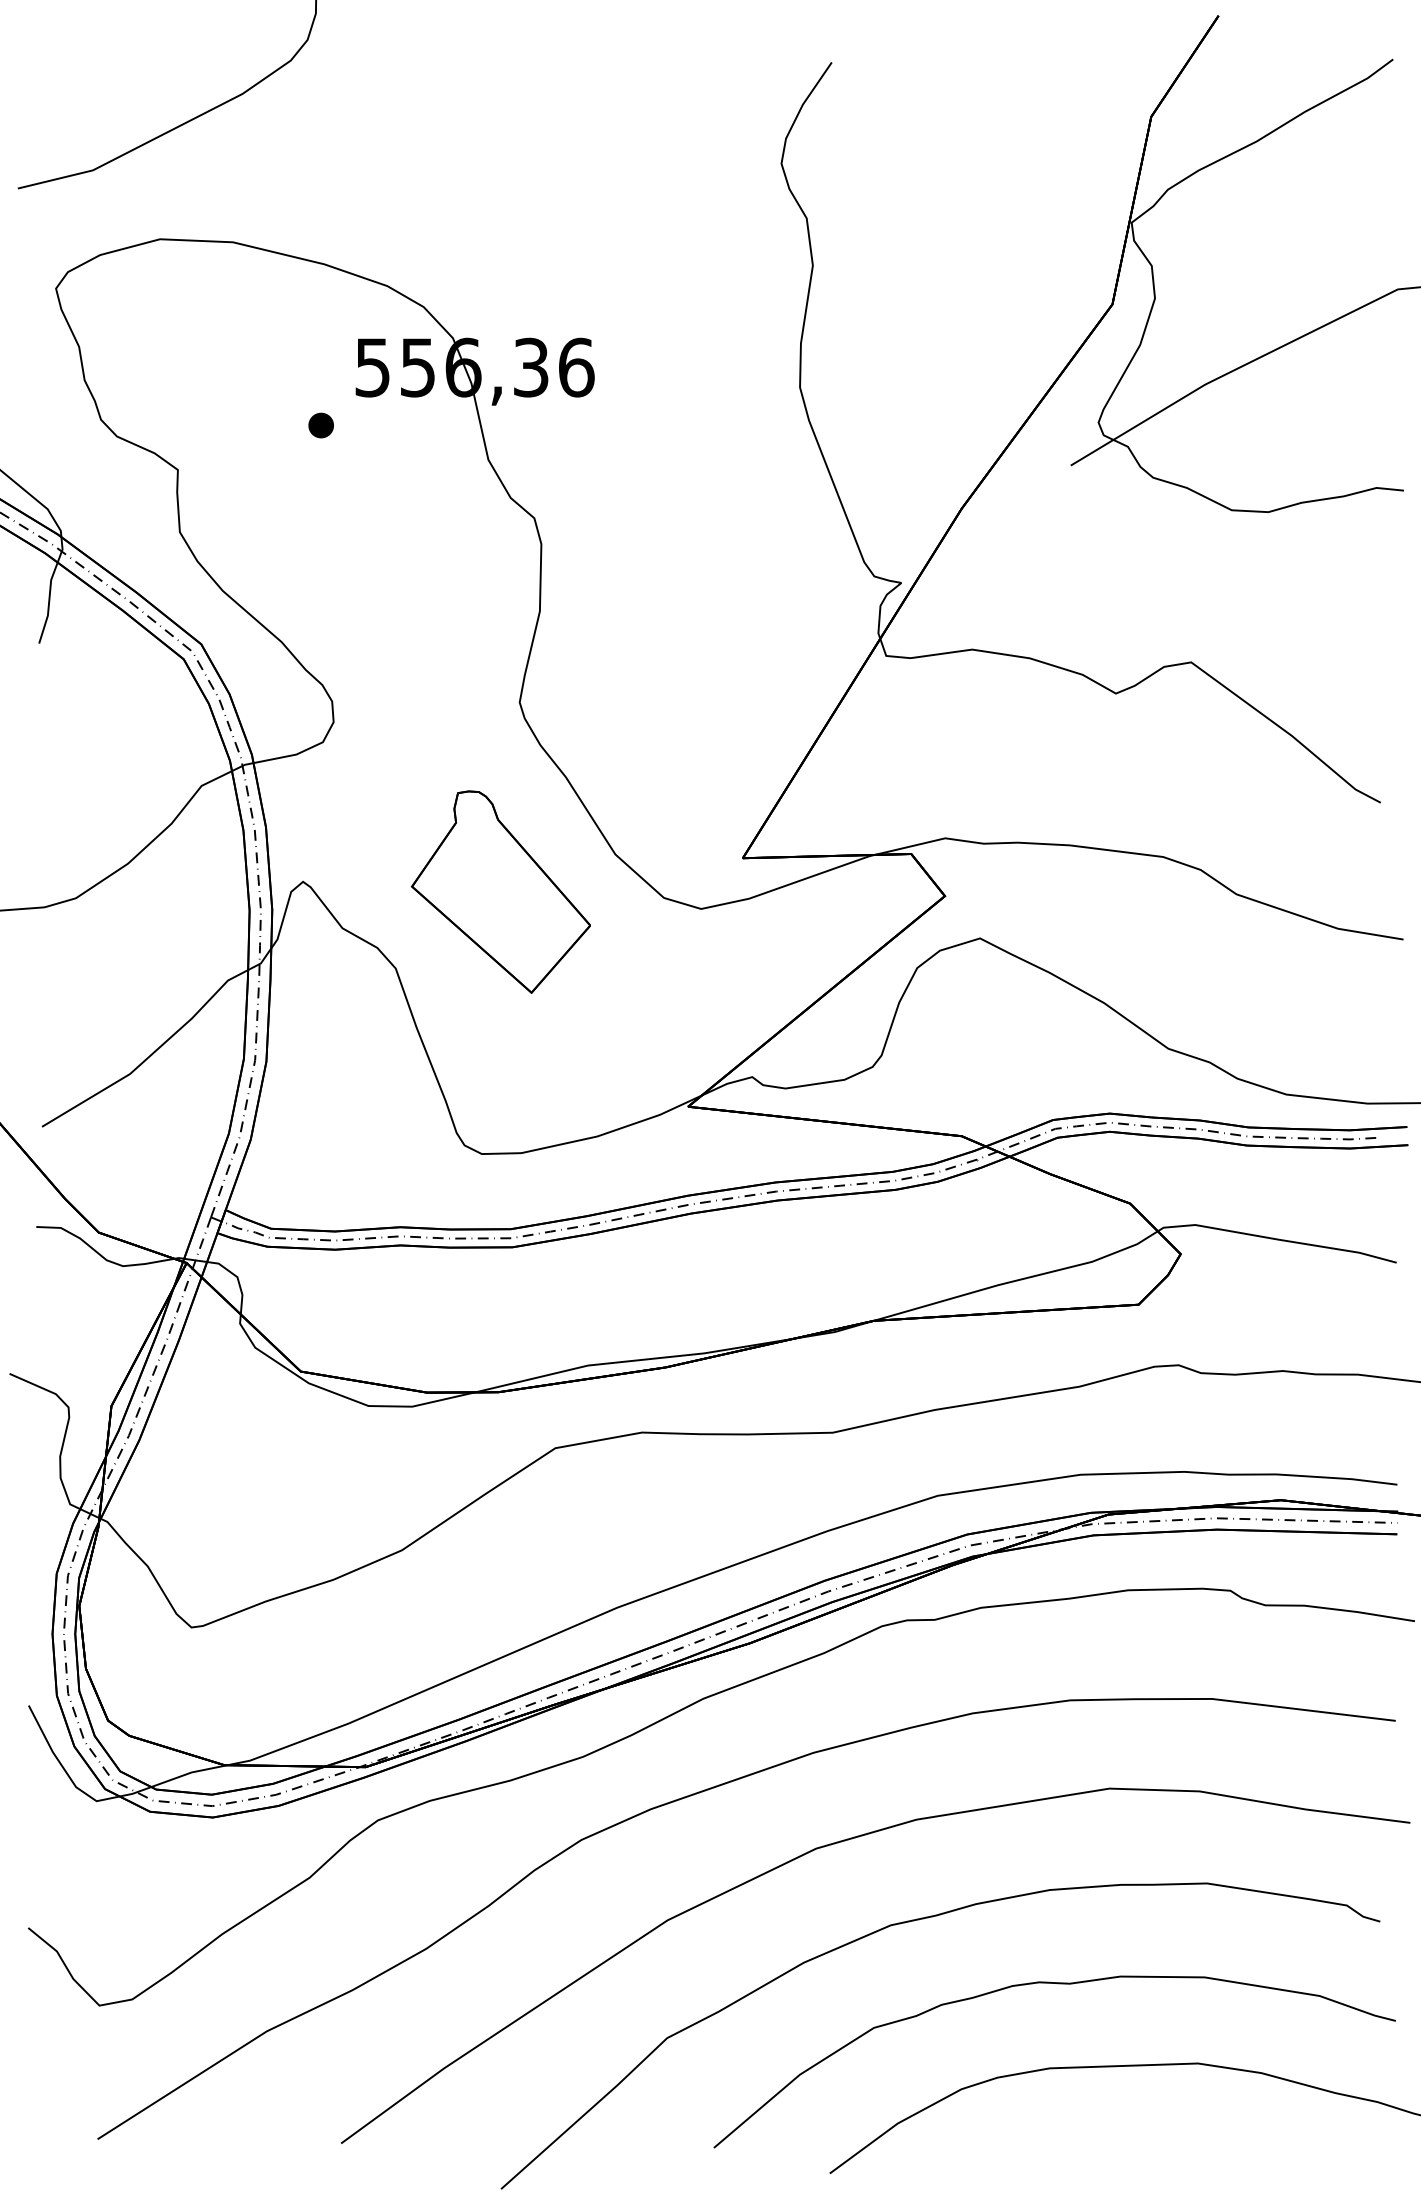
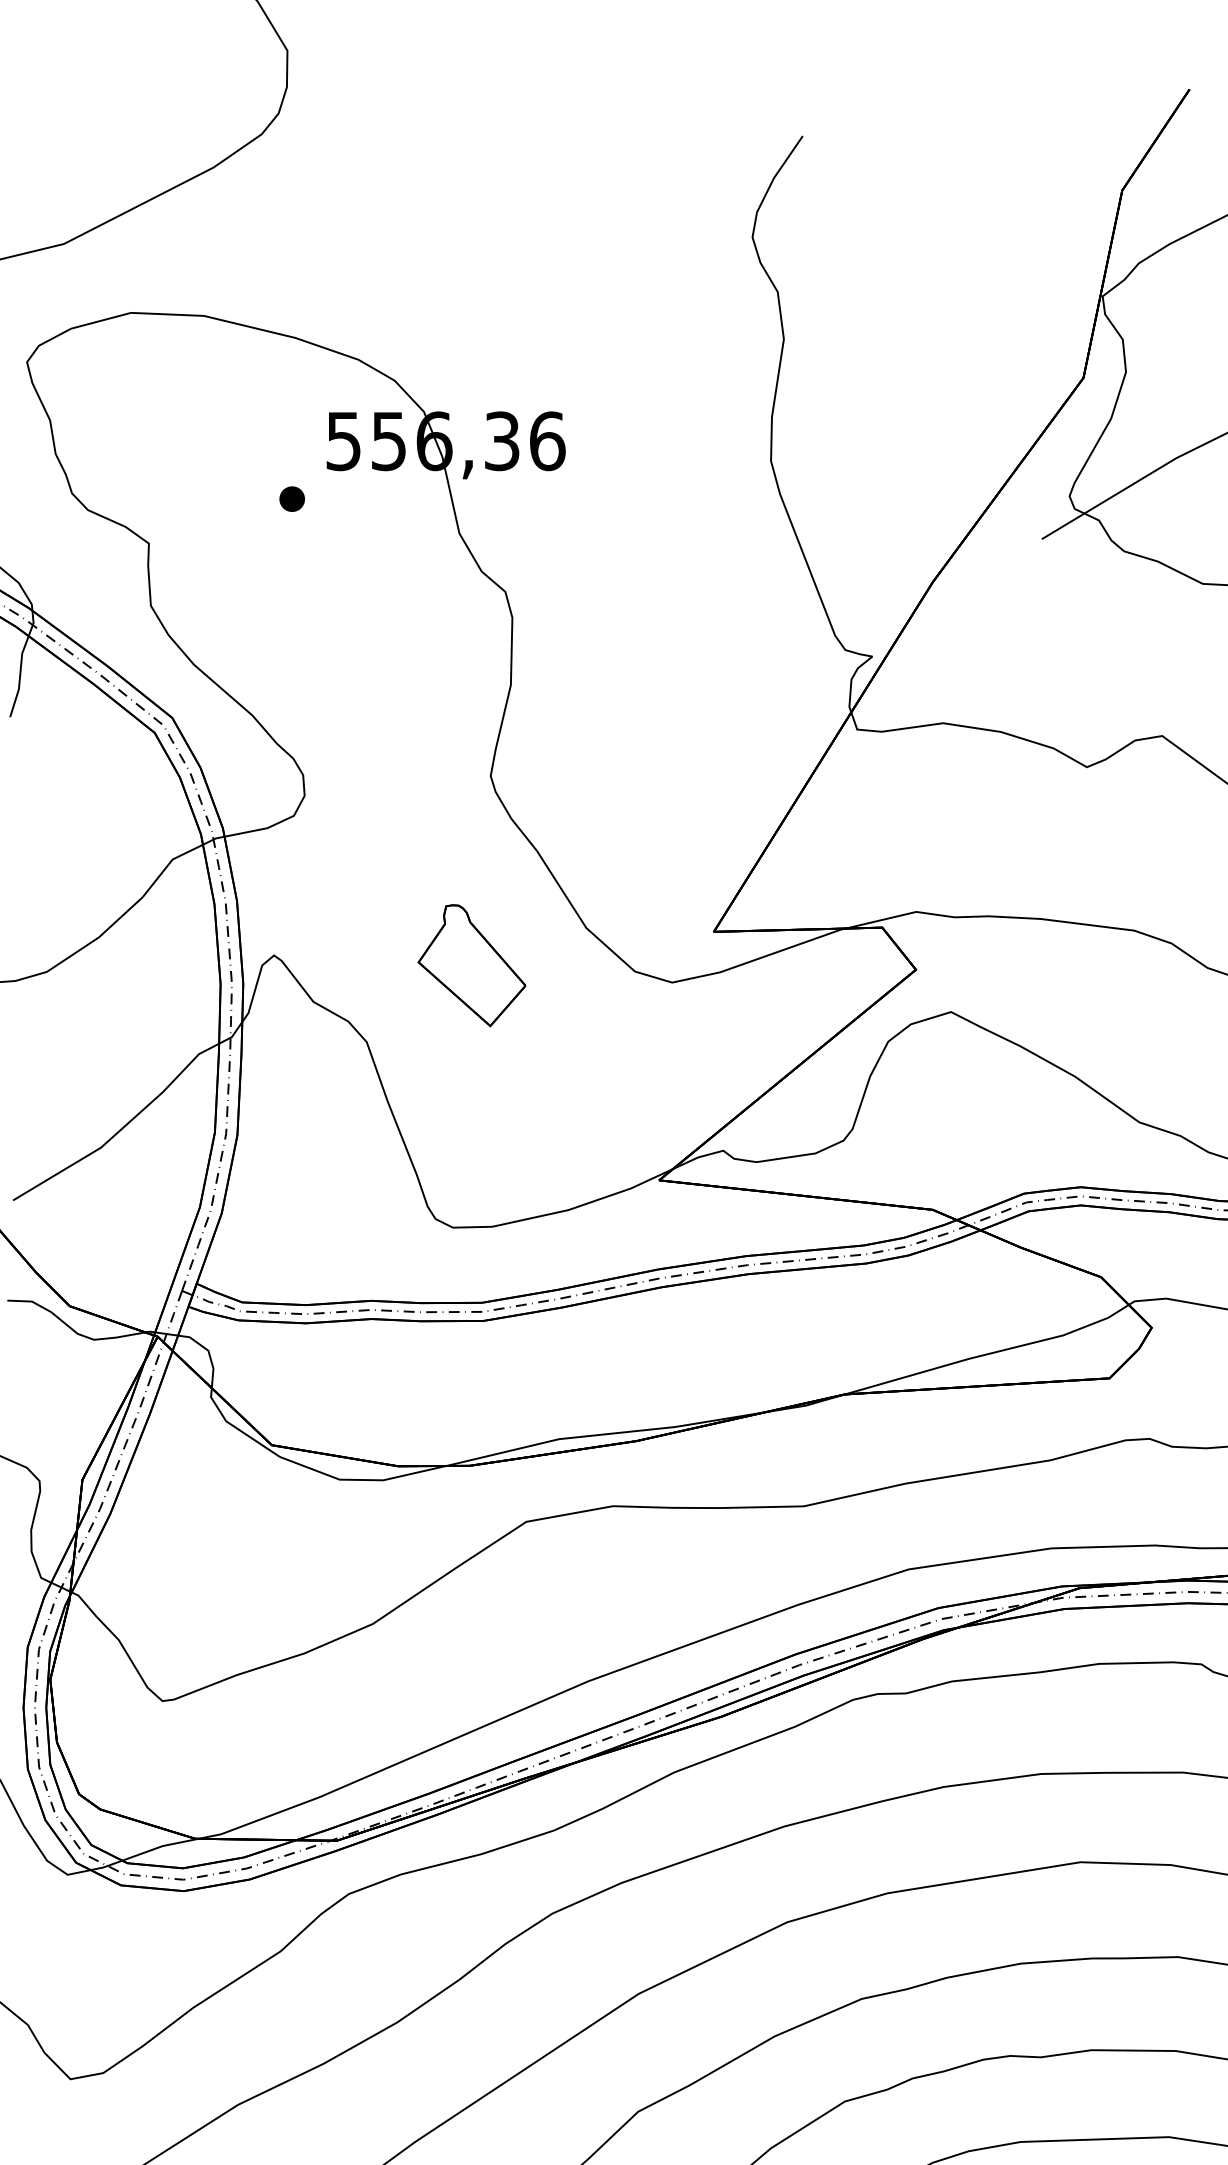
part: (500, 891) -> (471, 965), size x0.6

